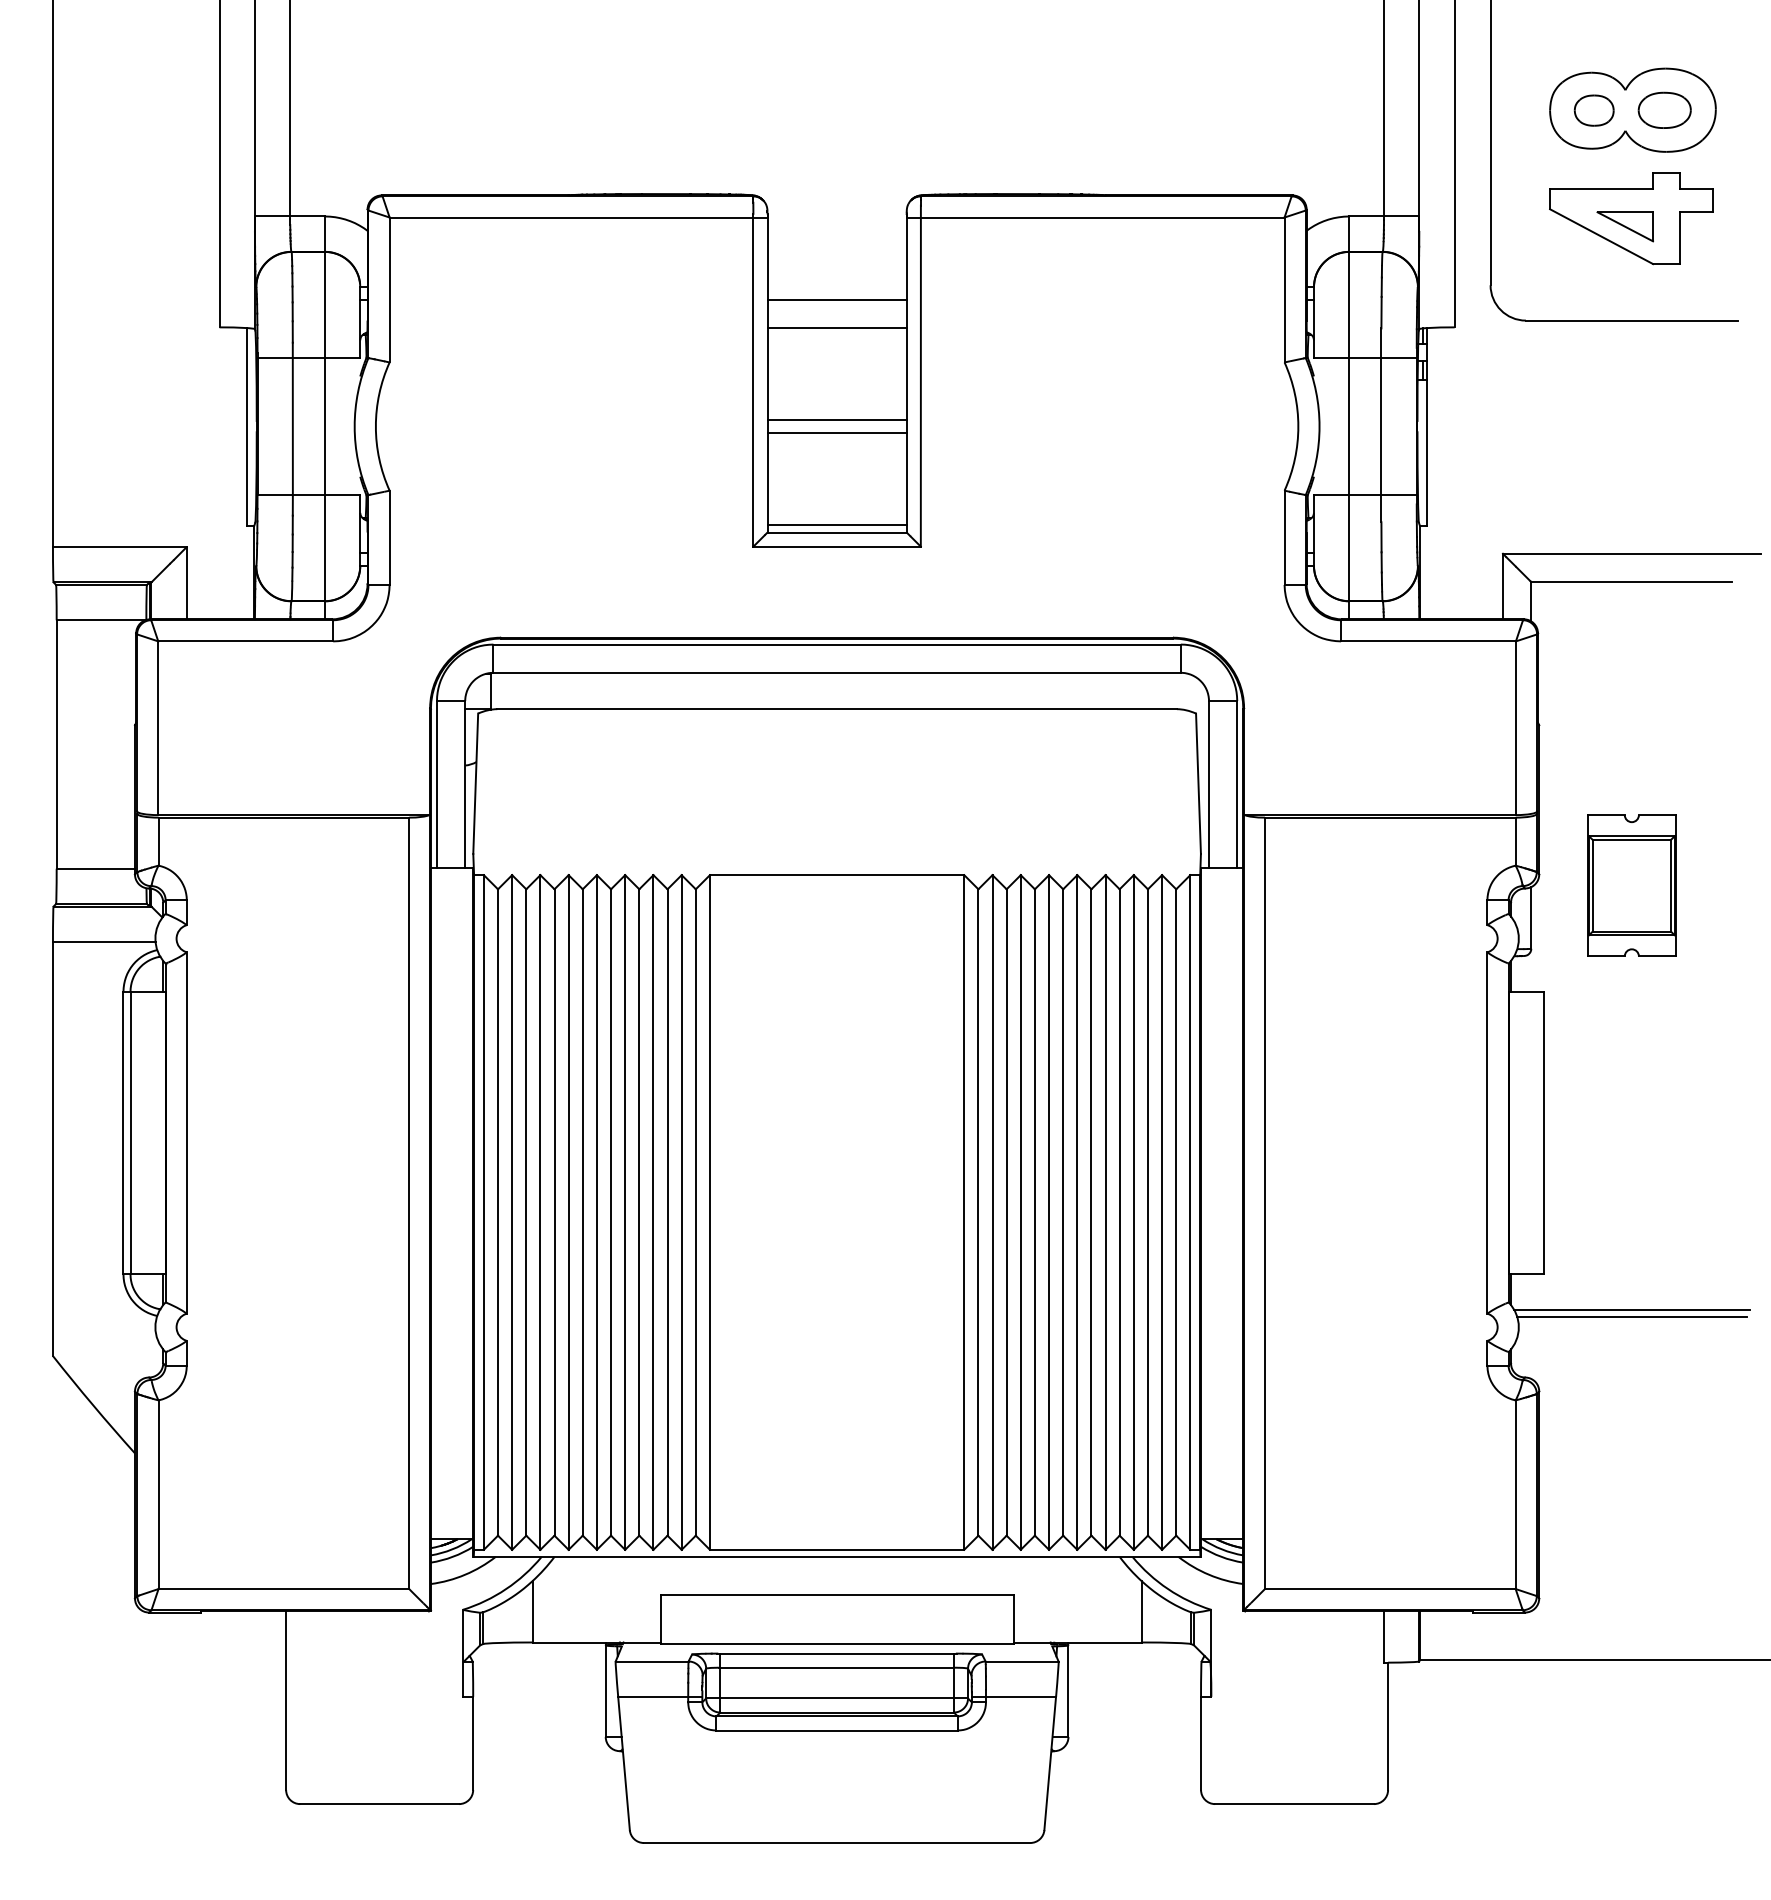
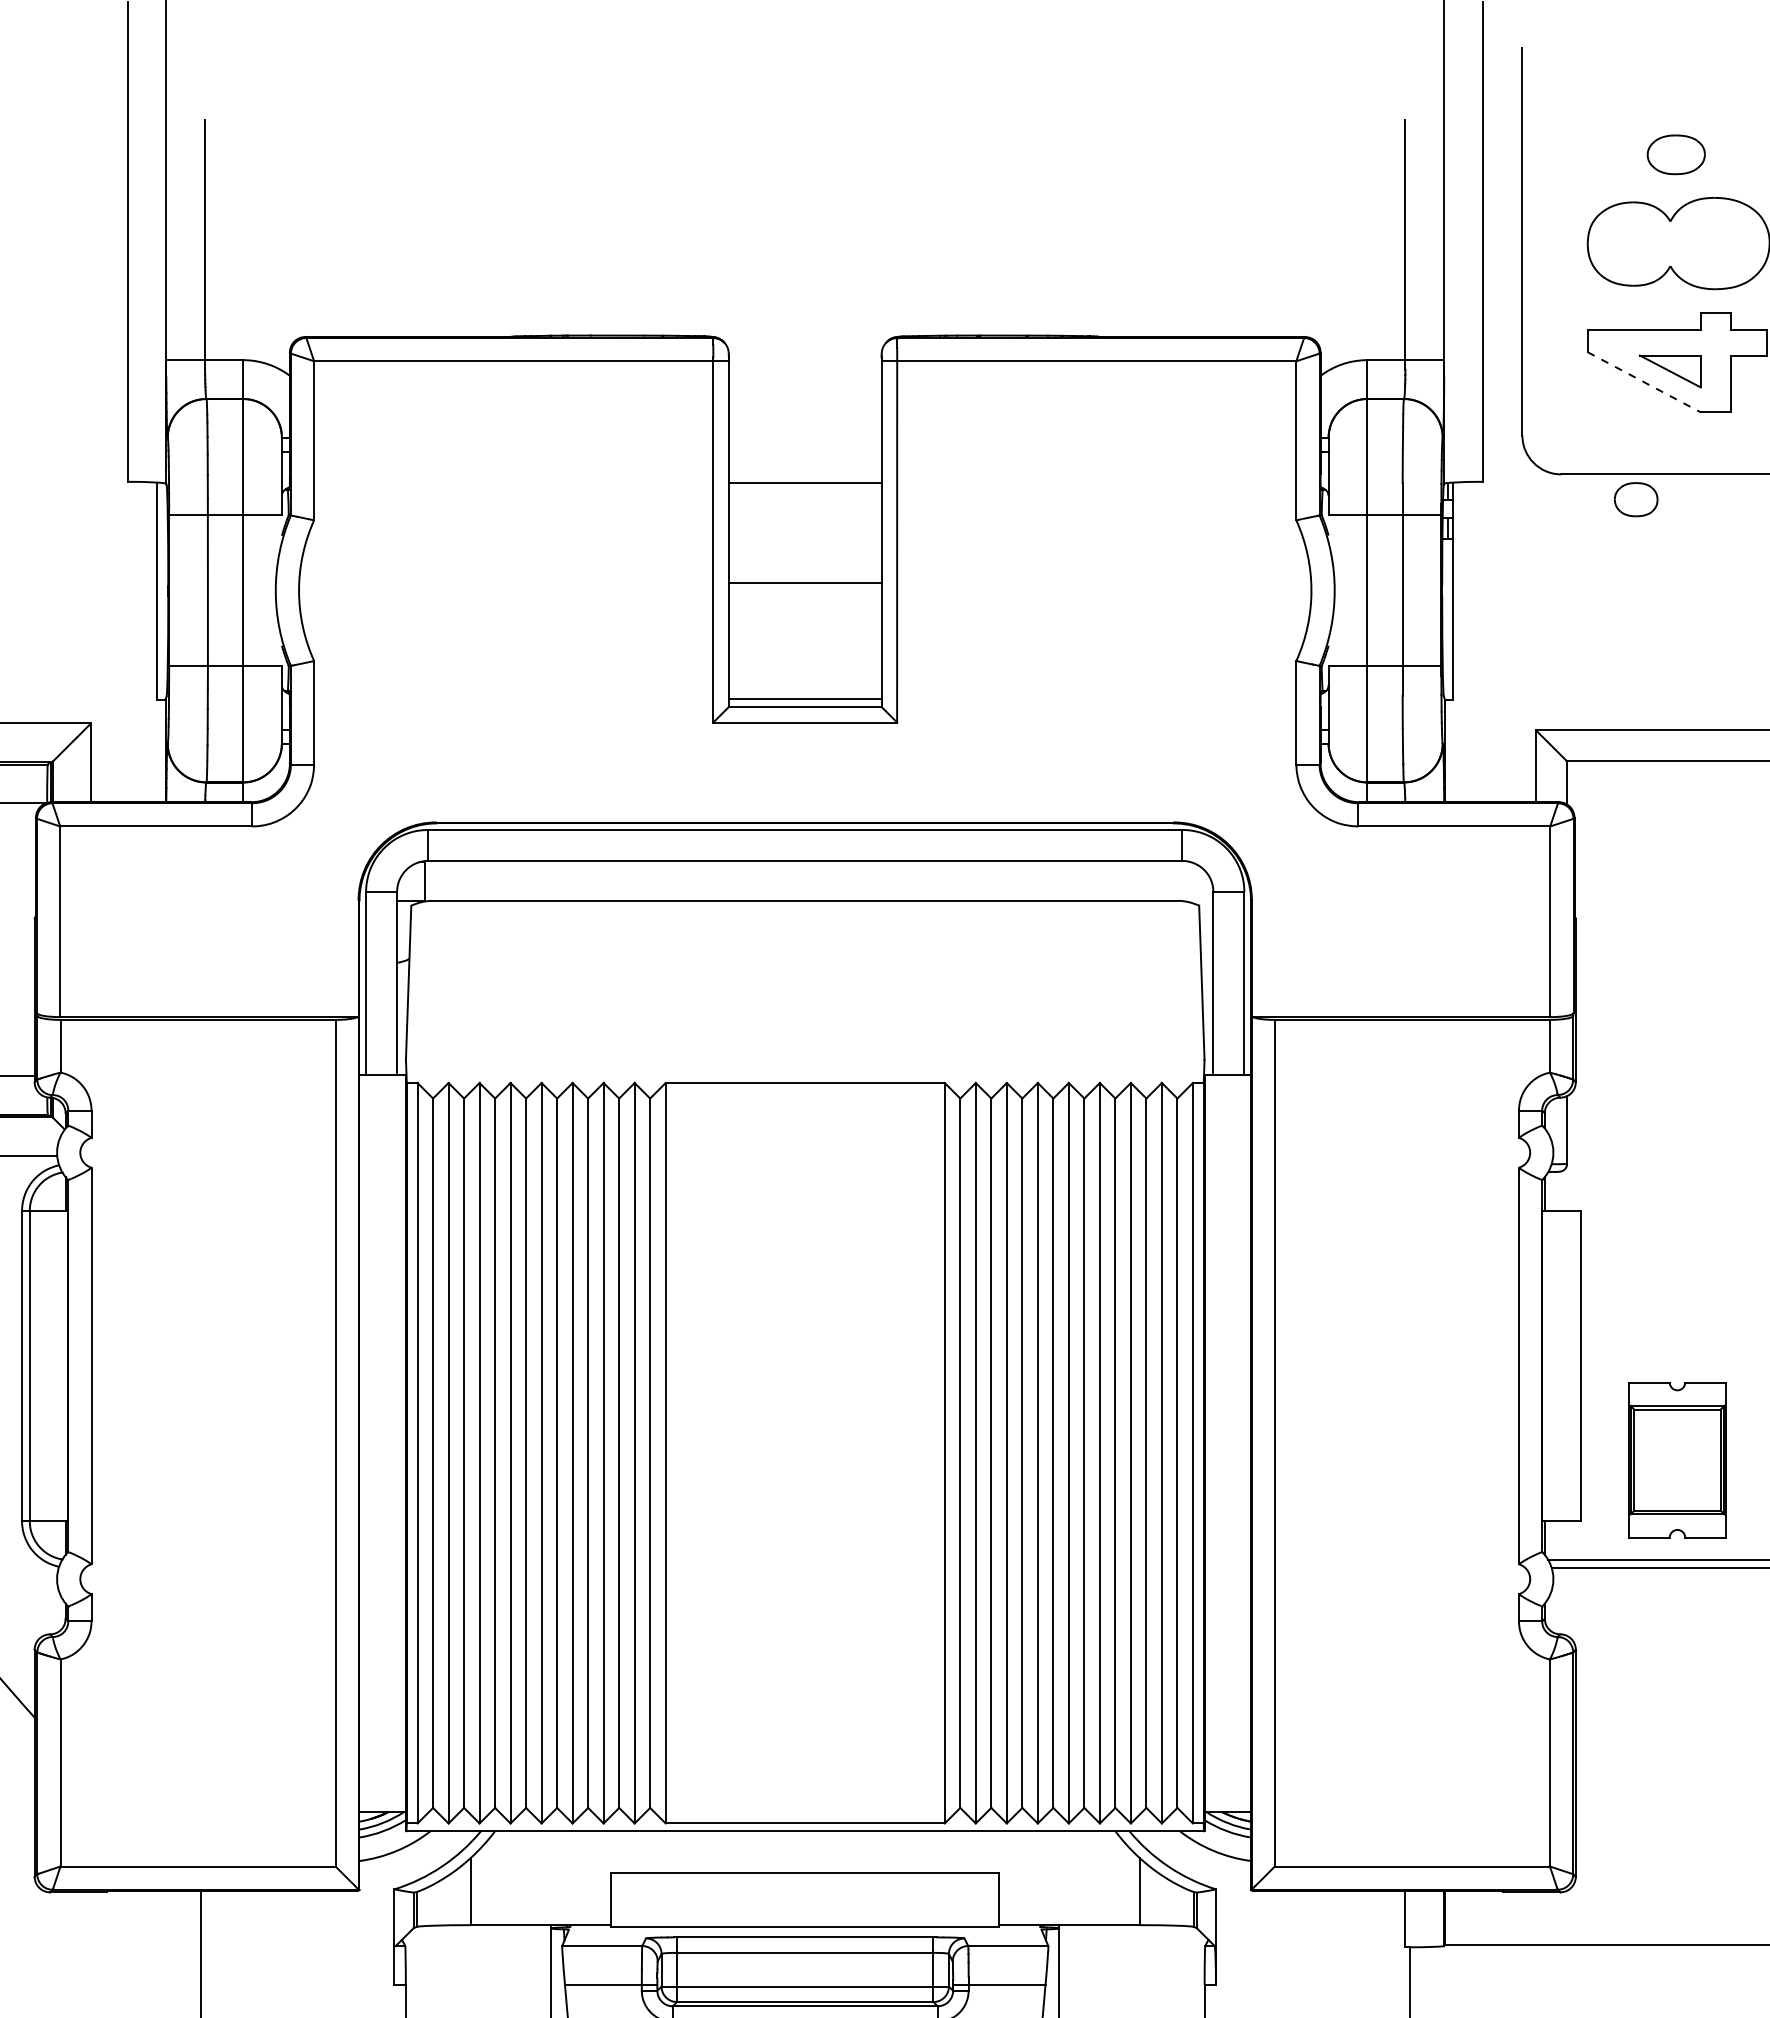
part: (1664, 109) -> (1675, 153), moved
part: (1593, 110) -> (1635, 499), moved
line: (1602, 236) -> (1645, 382), solid -> dashed
line: (836, 299) -> (804, 451), removed
line: (836, 433) -> (804, 598), removed
part: (1631, 885) -> (1677, 1459), moved

